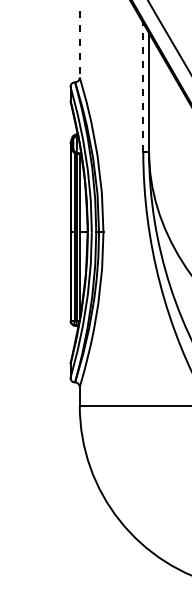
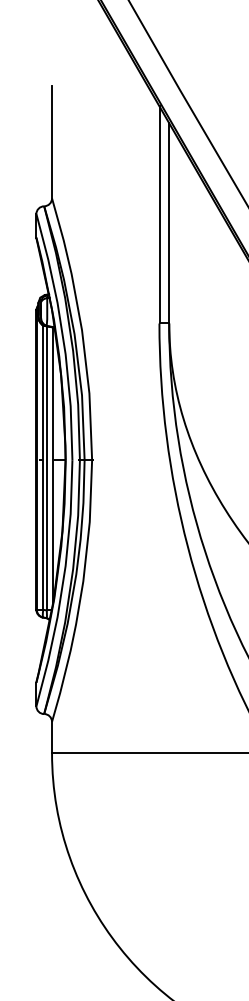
line: (79, 44) -> (51, 142), dashed -> solid
line: (143, 86) -> (159, 213), dashed -> solid

